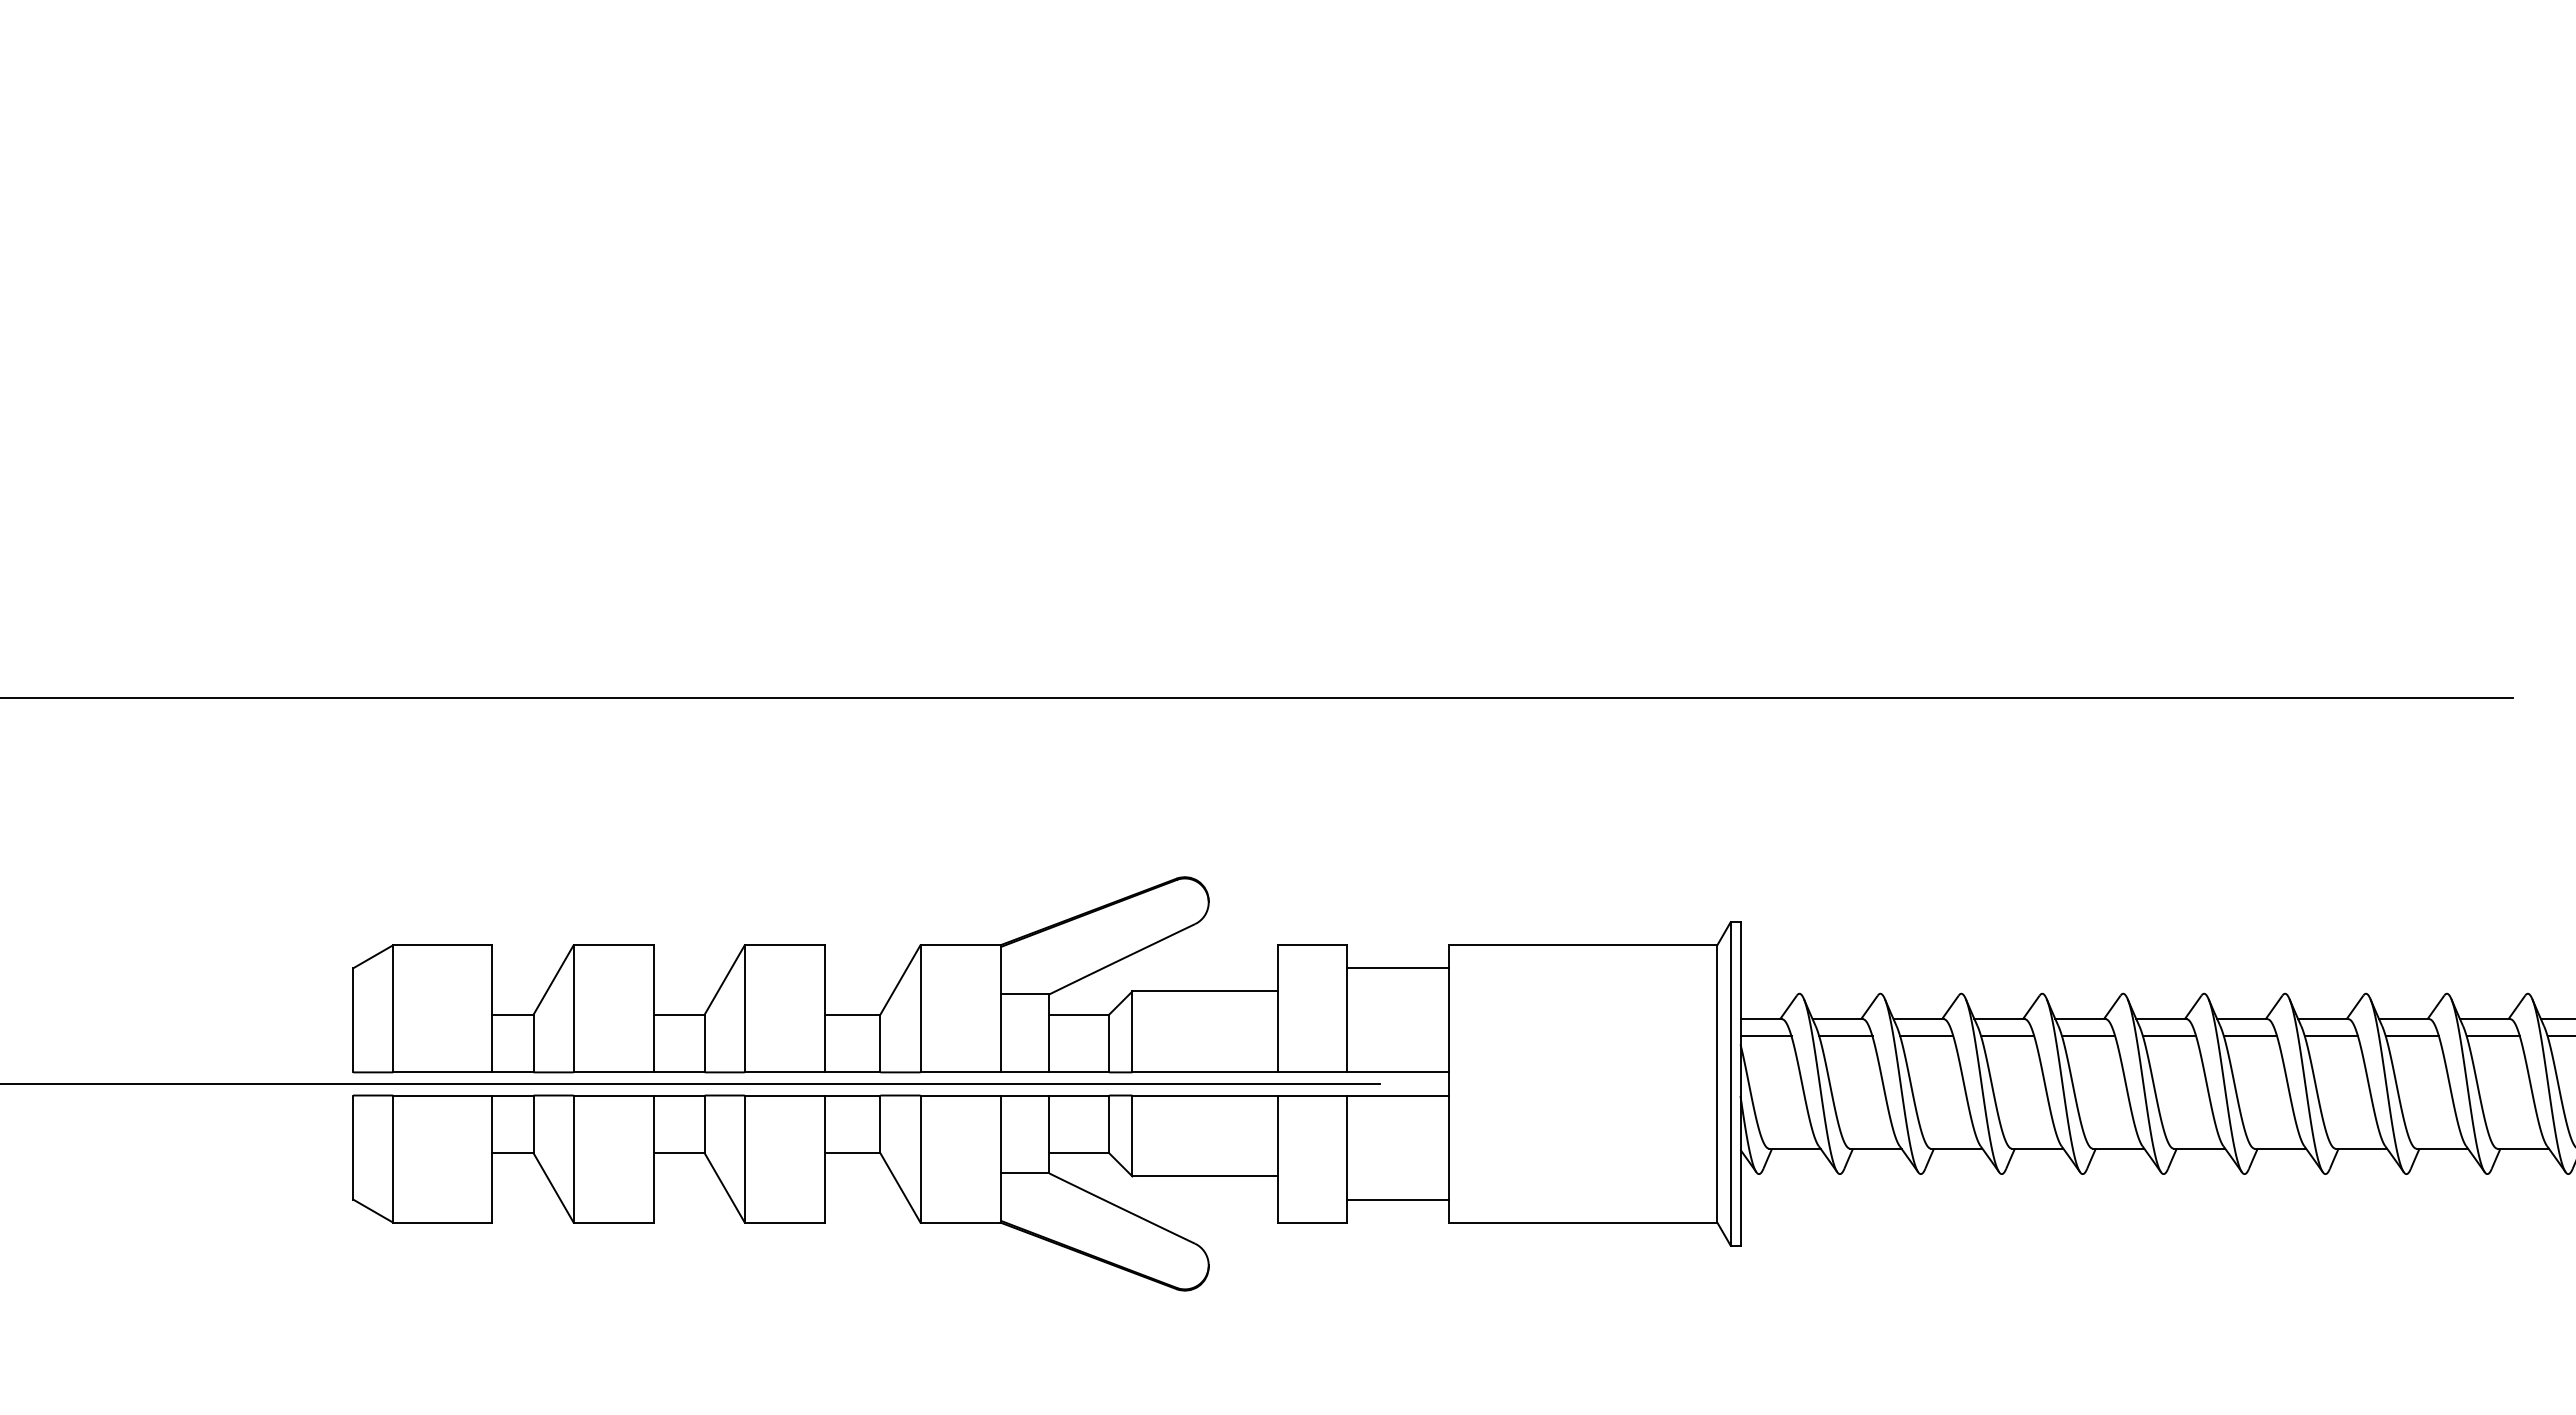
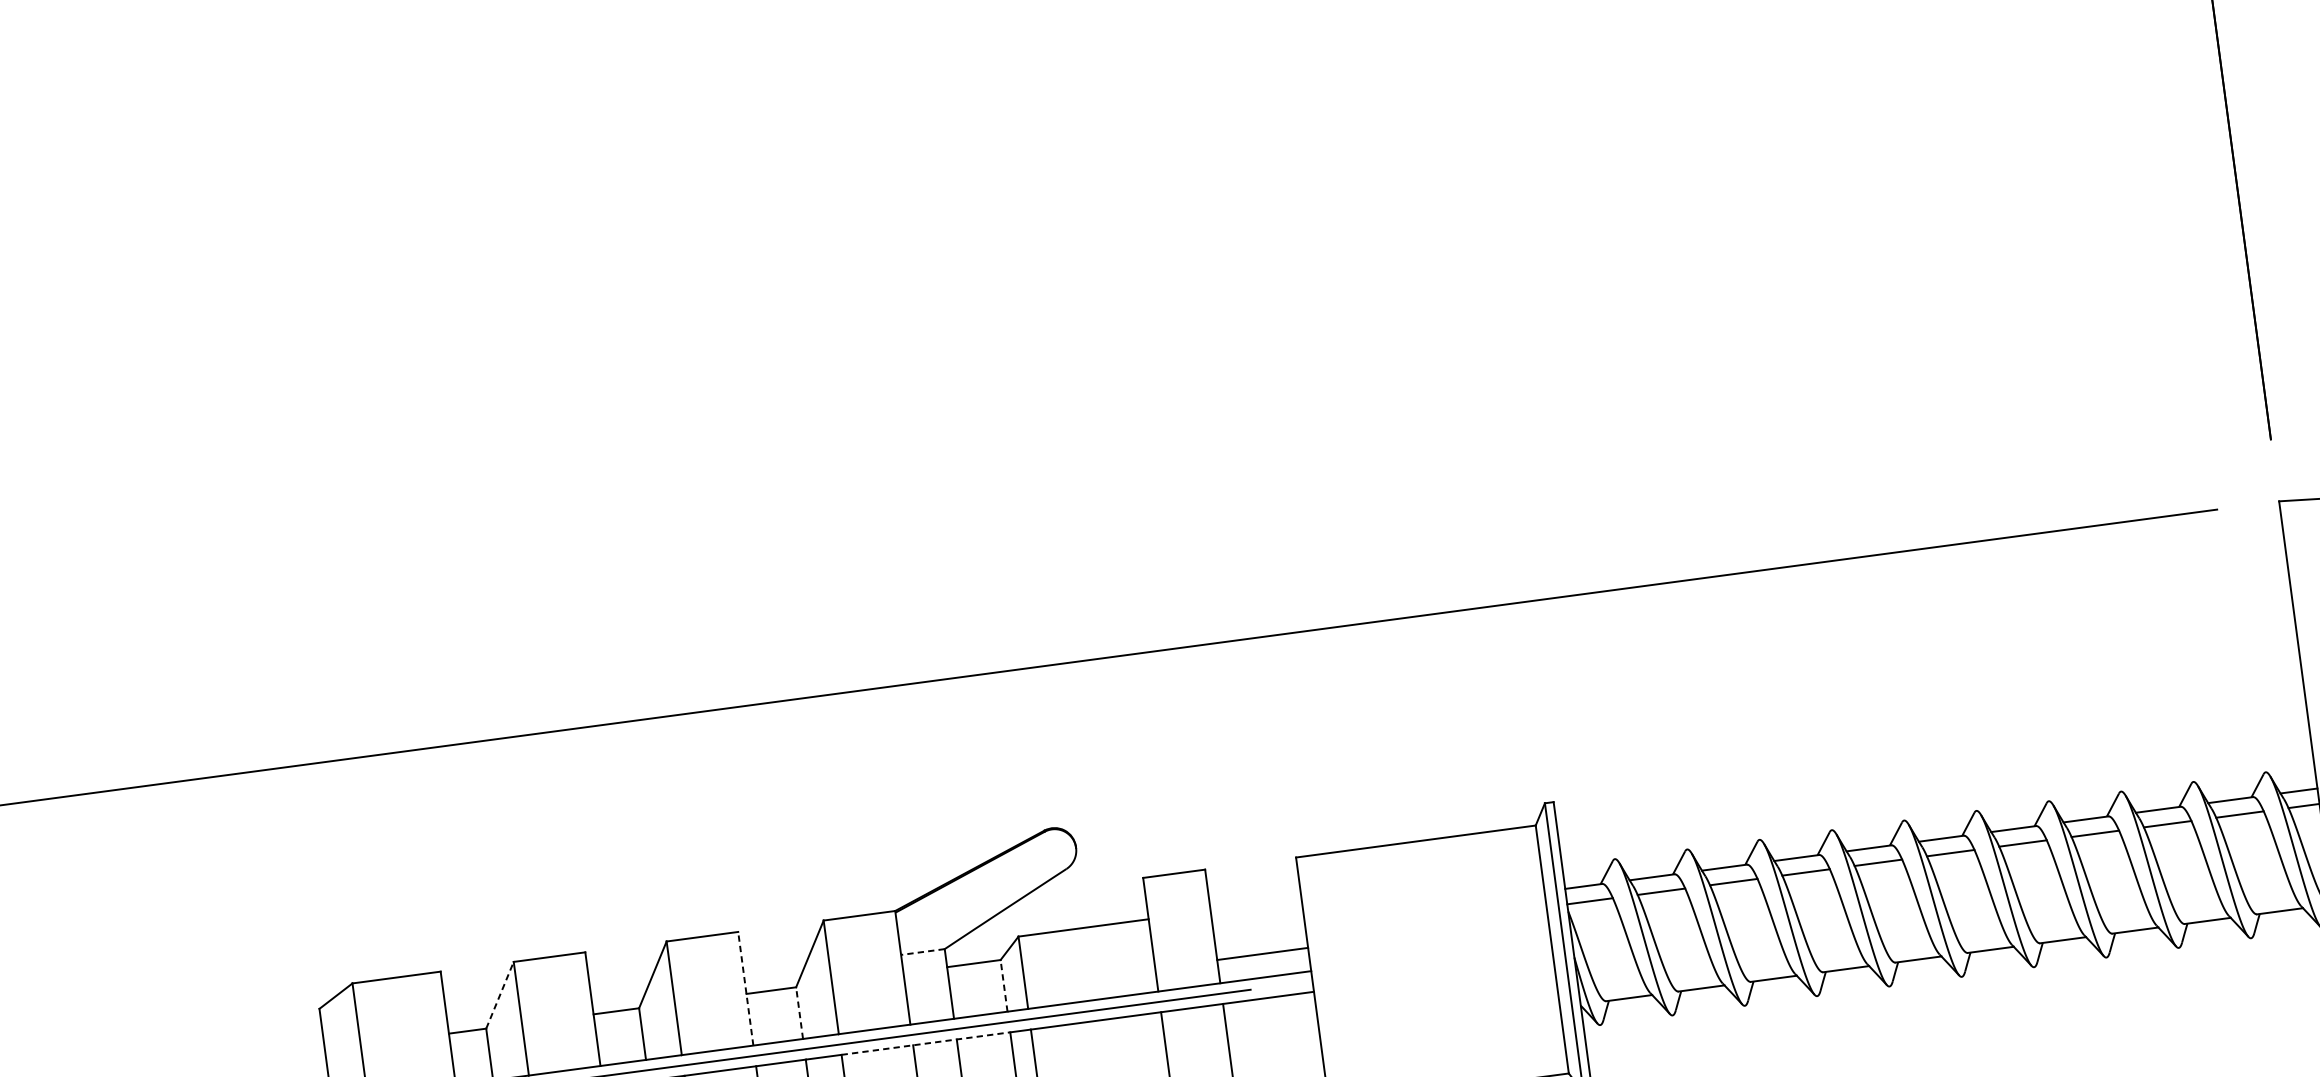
line: (1398, 968) -> (1262, 954), moved
line: (553, 979) -> (499, 994), solid -> dashed
line: (1024, 994) -> (922, 952), solid -> dashed
line: (824, 1008) -> (745, 988), solid -> dashed
line: (880, 1043) -> (799, 1013), solid -> dashed
line: (1109, 1043) -> (1004, 985), solid -> dashed
line: (1015, 1095) -> (926, 1043), solid -> dashed

